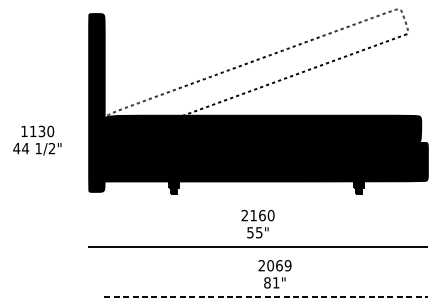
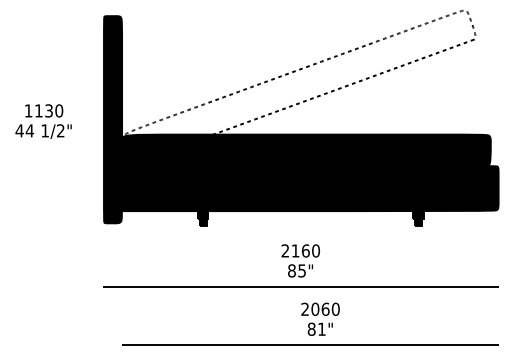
text: (37, 140) -> (43, 121), moved
text: (250, 232) -> (291, 270), 55" -> 85"
text: (287, 265) -> (335, 309), 2069 -> 2060
line: (266, 296) -> (310, 345), dashed -> solid

